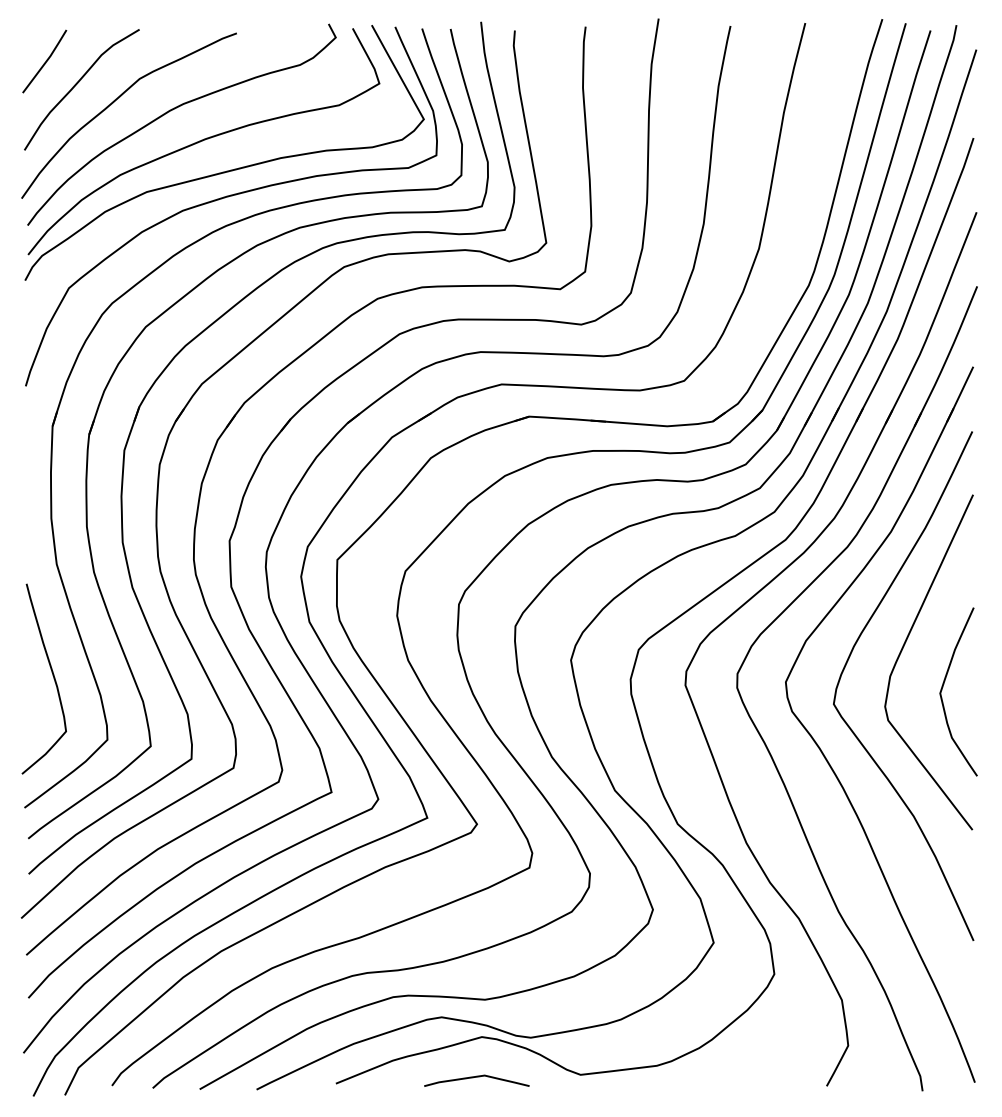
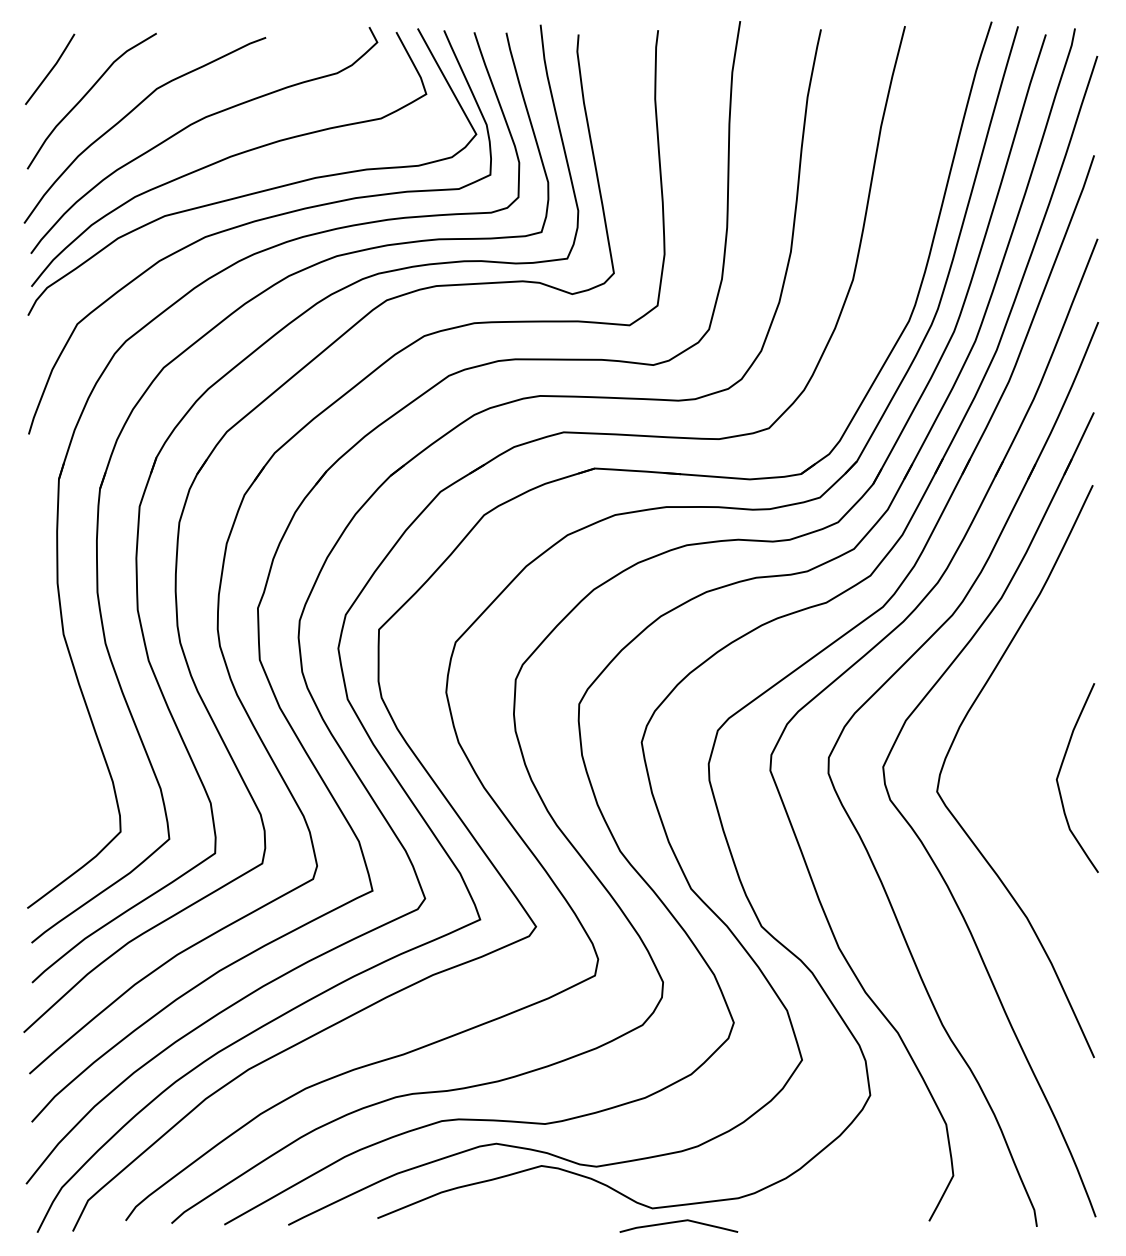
curve: (903, 648) -> (1015, 729), removed
curve: (53, 677) -> (59, 761), removed
curve: (476, 1077) -> (678, 1222), moved

